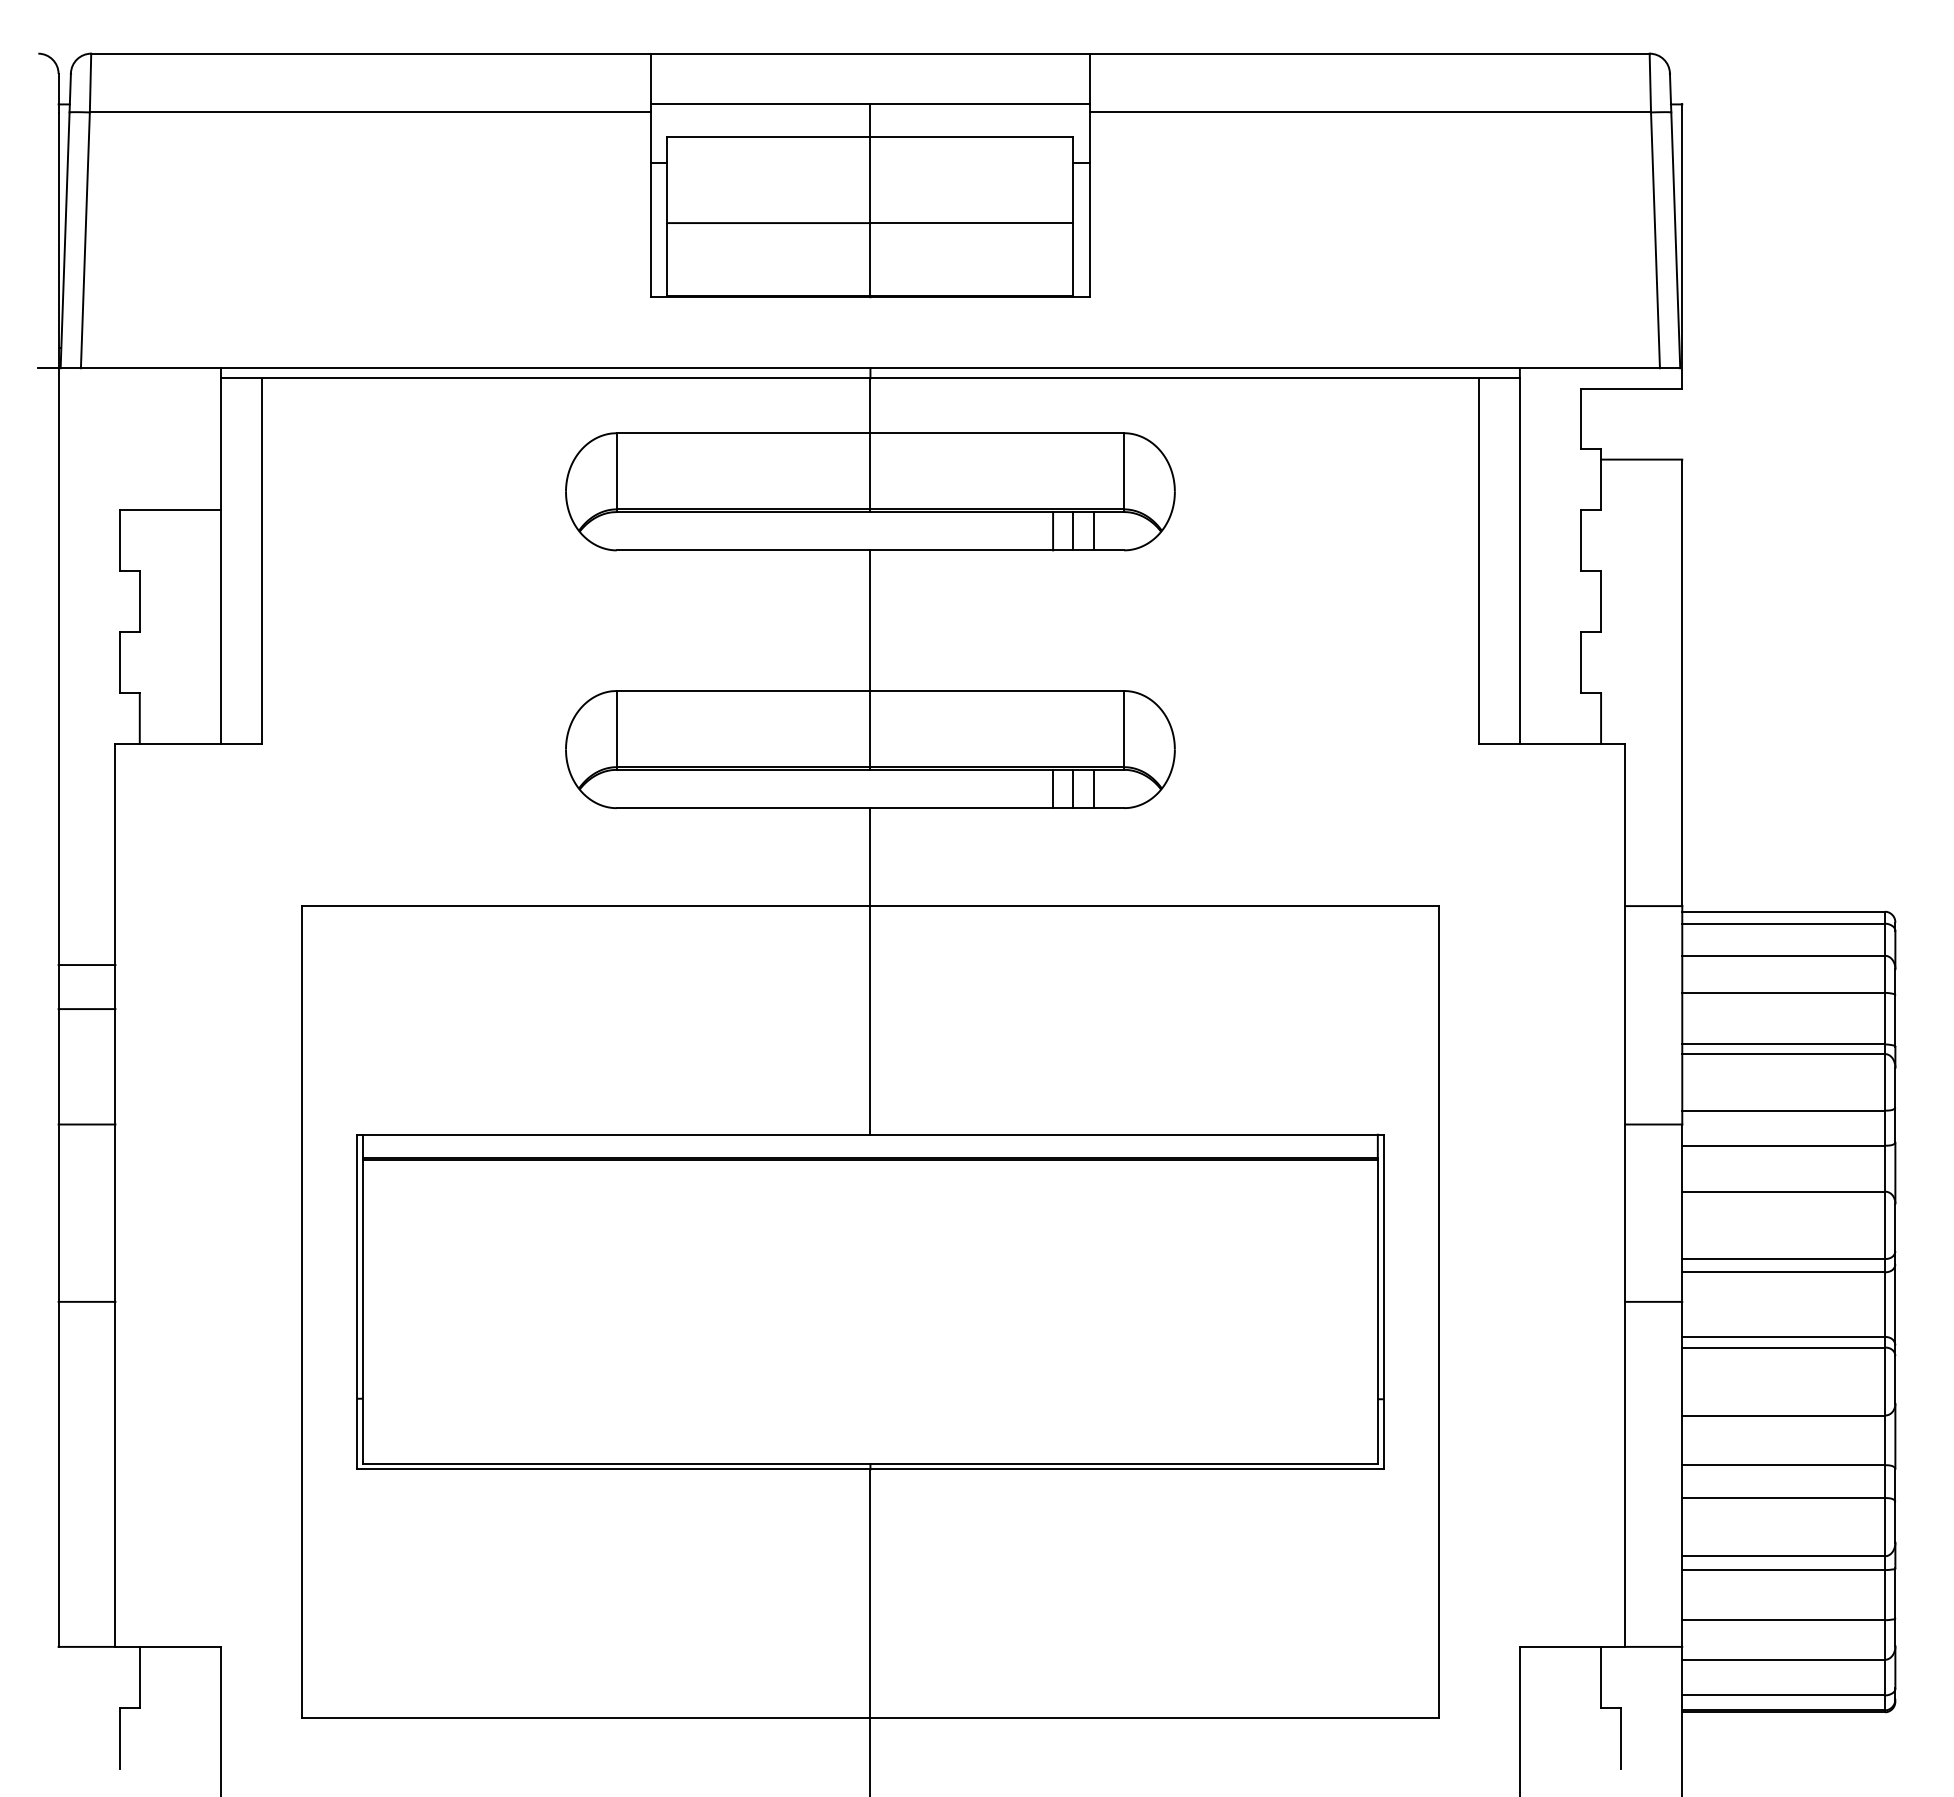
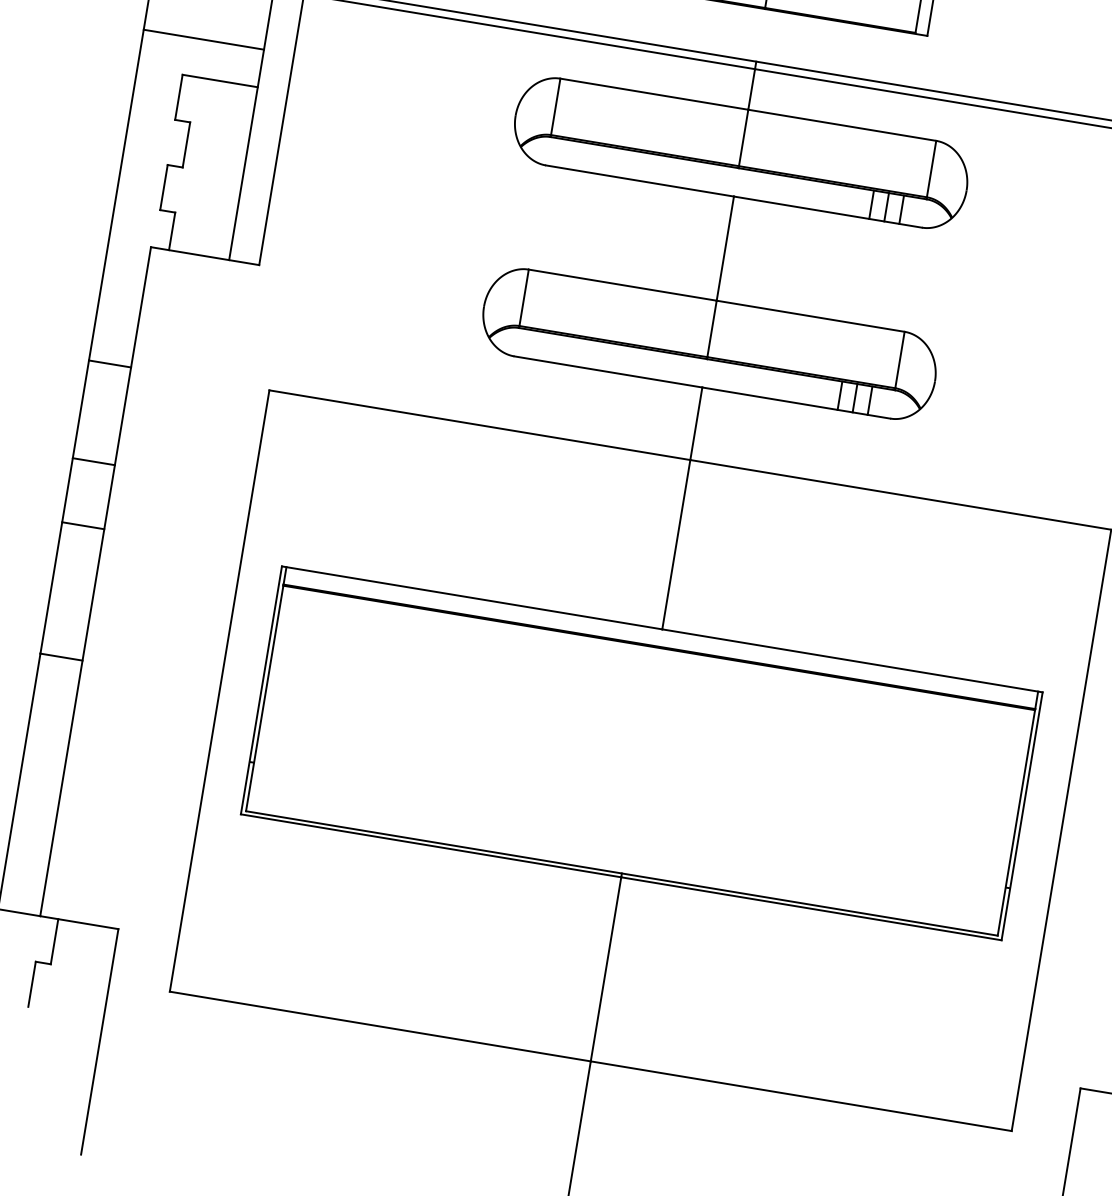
line: (139, 459) -> (203, 39), added
line: (86, 965) -> (93, 461), moved
line: (86, 1009) -> (109, 364), moved

